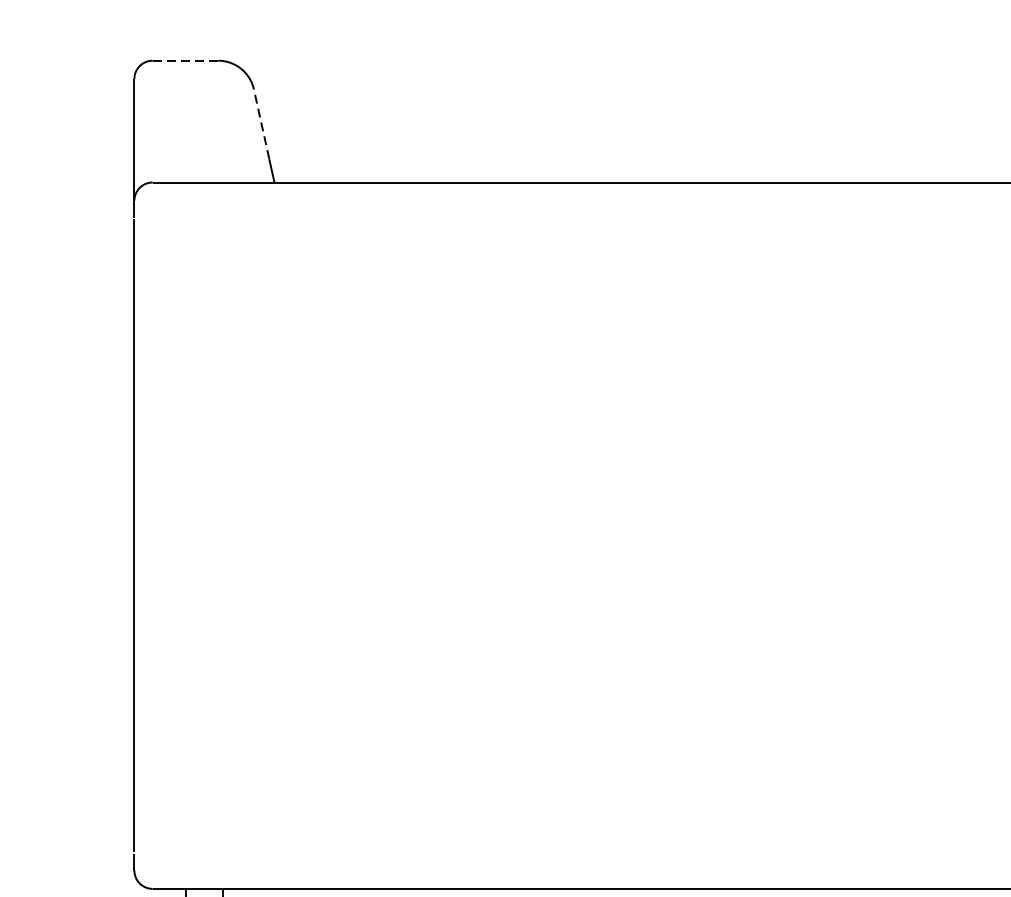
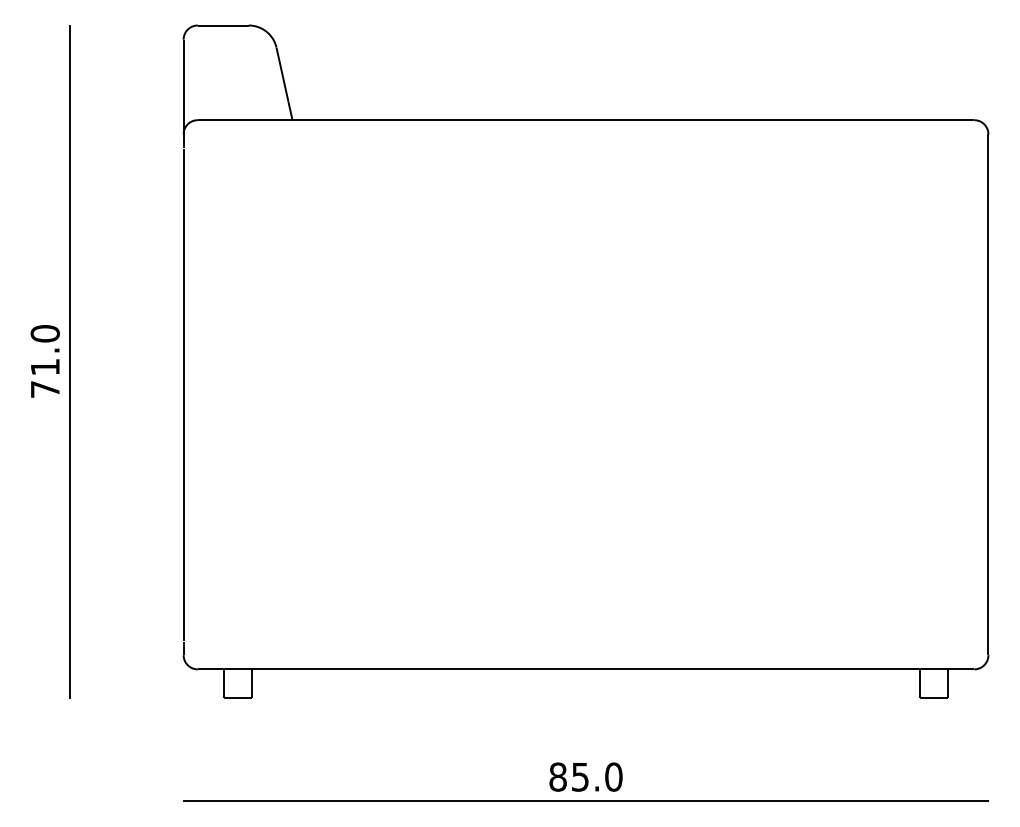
line: (185, 60) -> (223, 25), dashed -> solid
line: (261, 123) -> (282, 74), dashed -> solid

